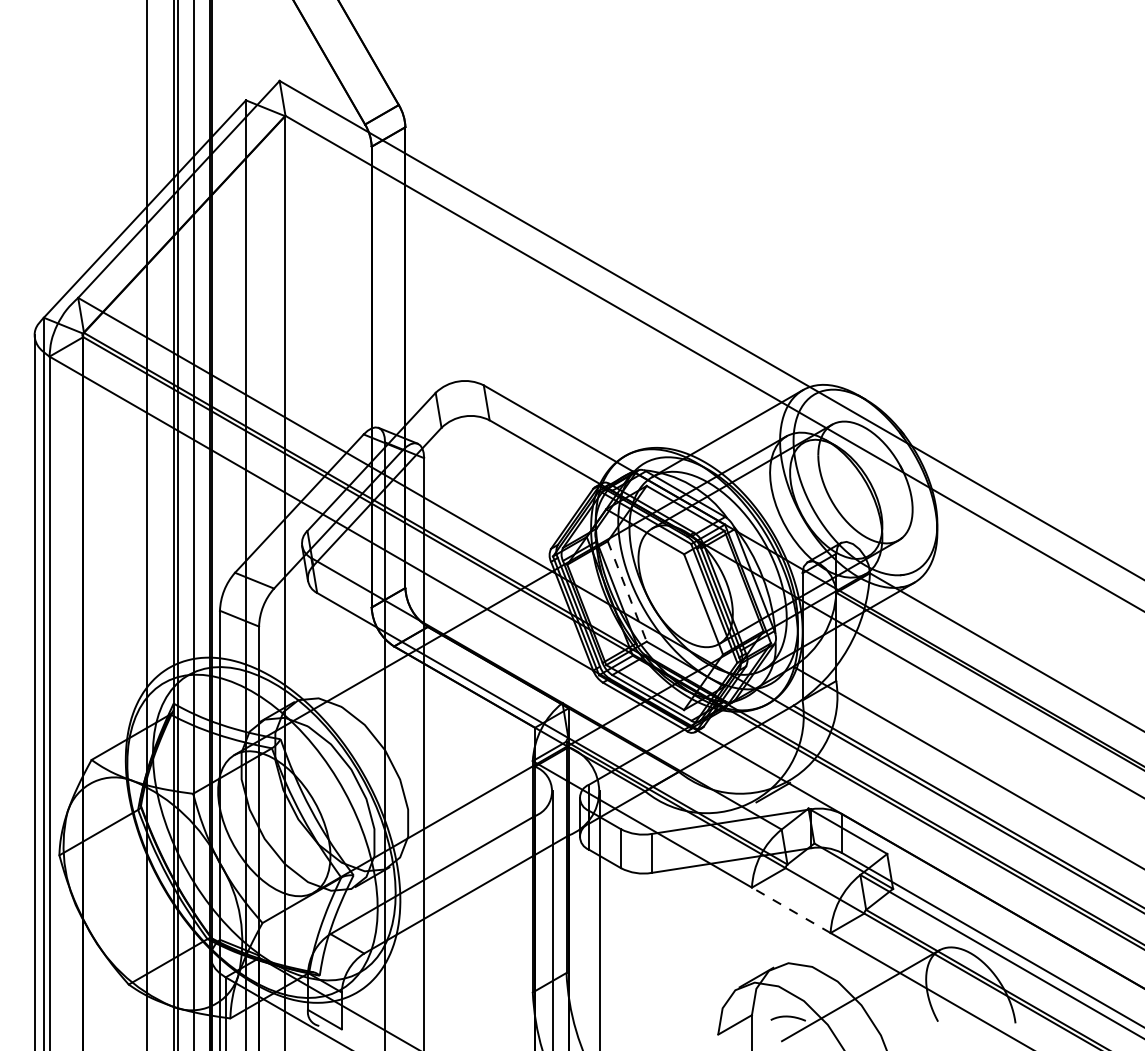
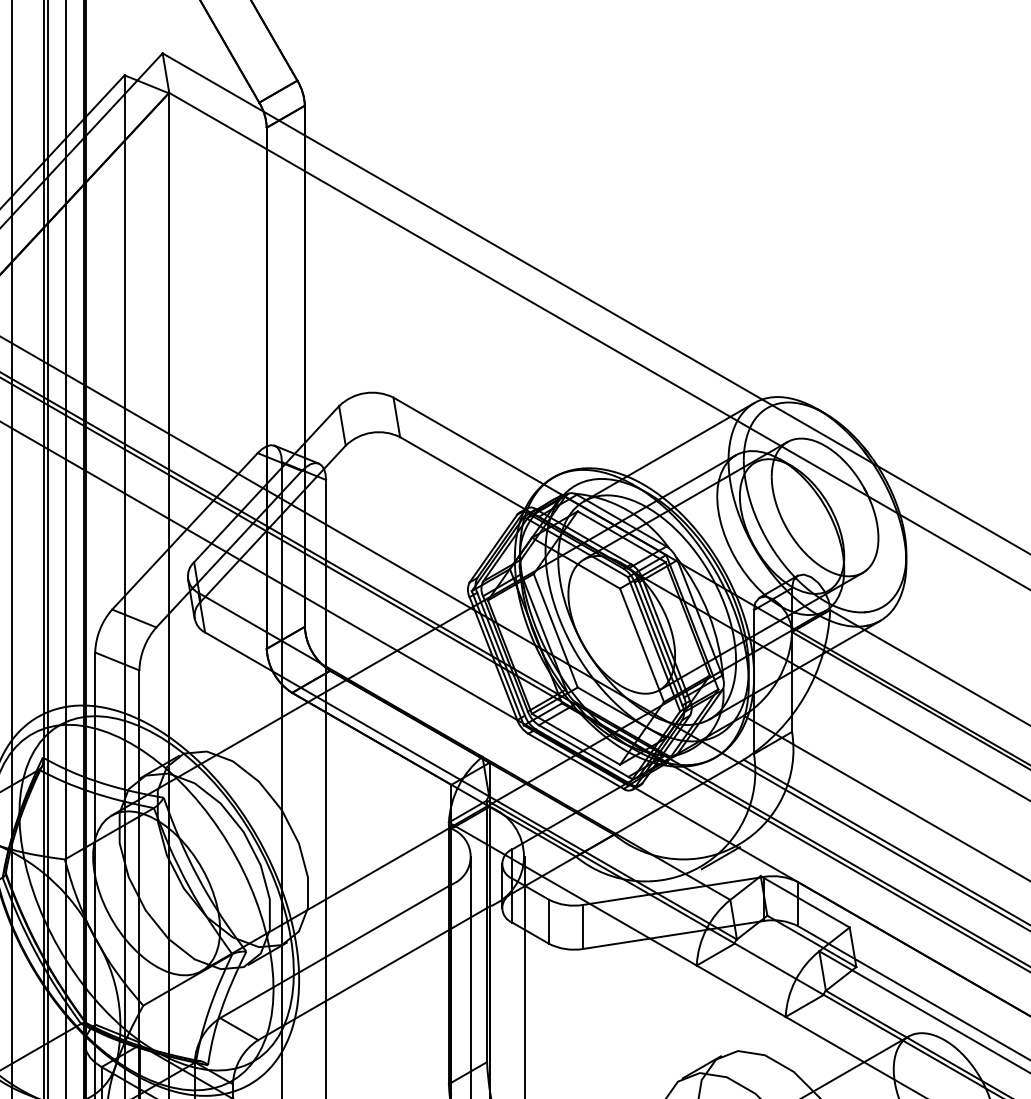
line: (627, 591) -> (556, 630), dashed -> solid
line: (790, 910) -> (740, 991), dashed -> solid

